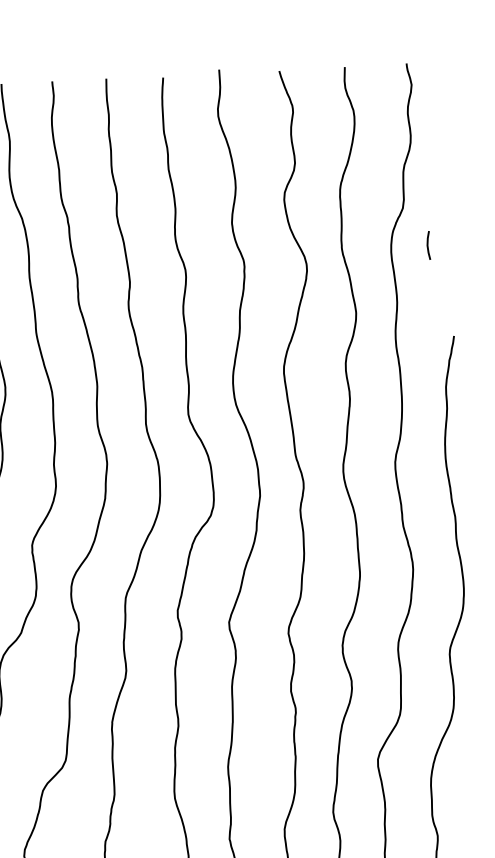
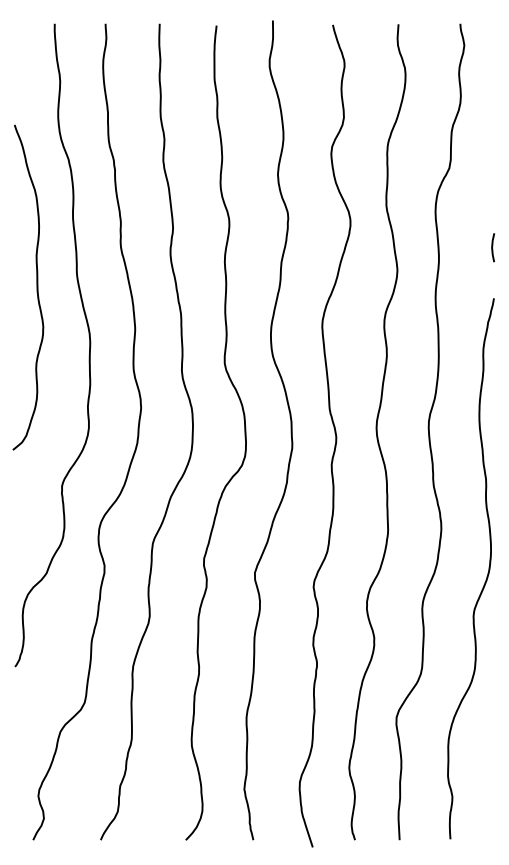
line: (428, 244) -> (493, 246), moved

